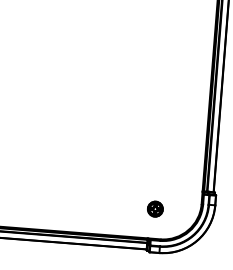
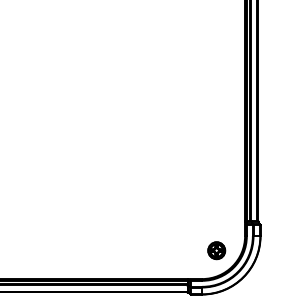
part: (155, 208) -> (216, 250), moved

